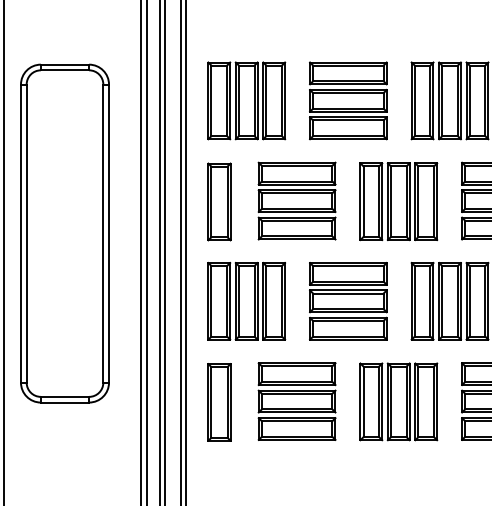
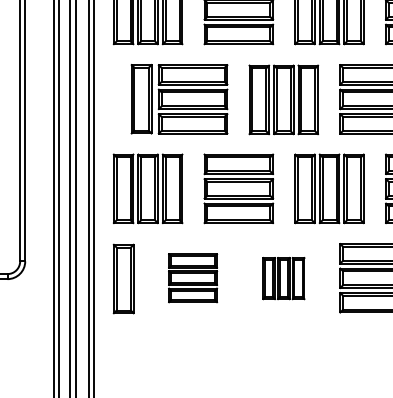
part: (219, 201) -> (141, 98), moved
part: (296, 401) -> (192, 278), size x0.7
part: (398, 401) -> (283, 278), size x0.6

